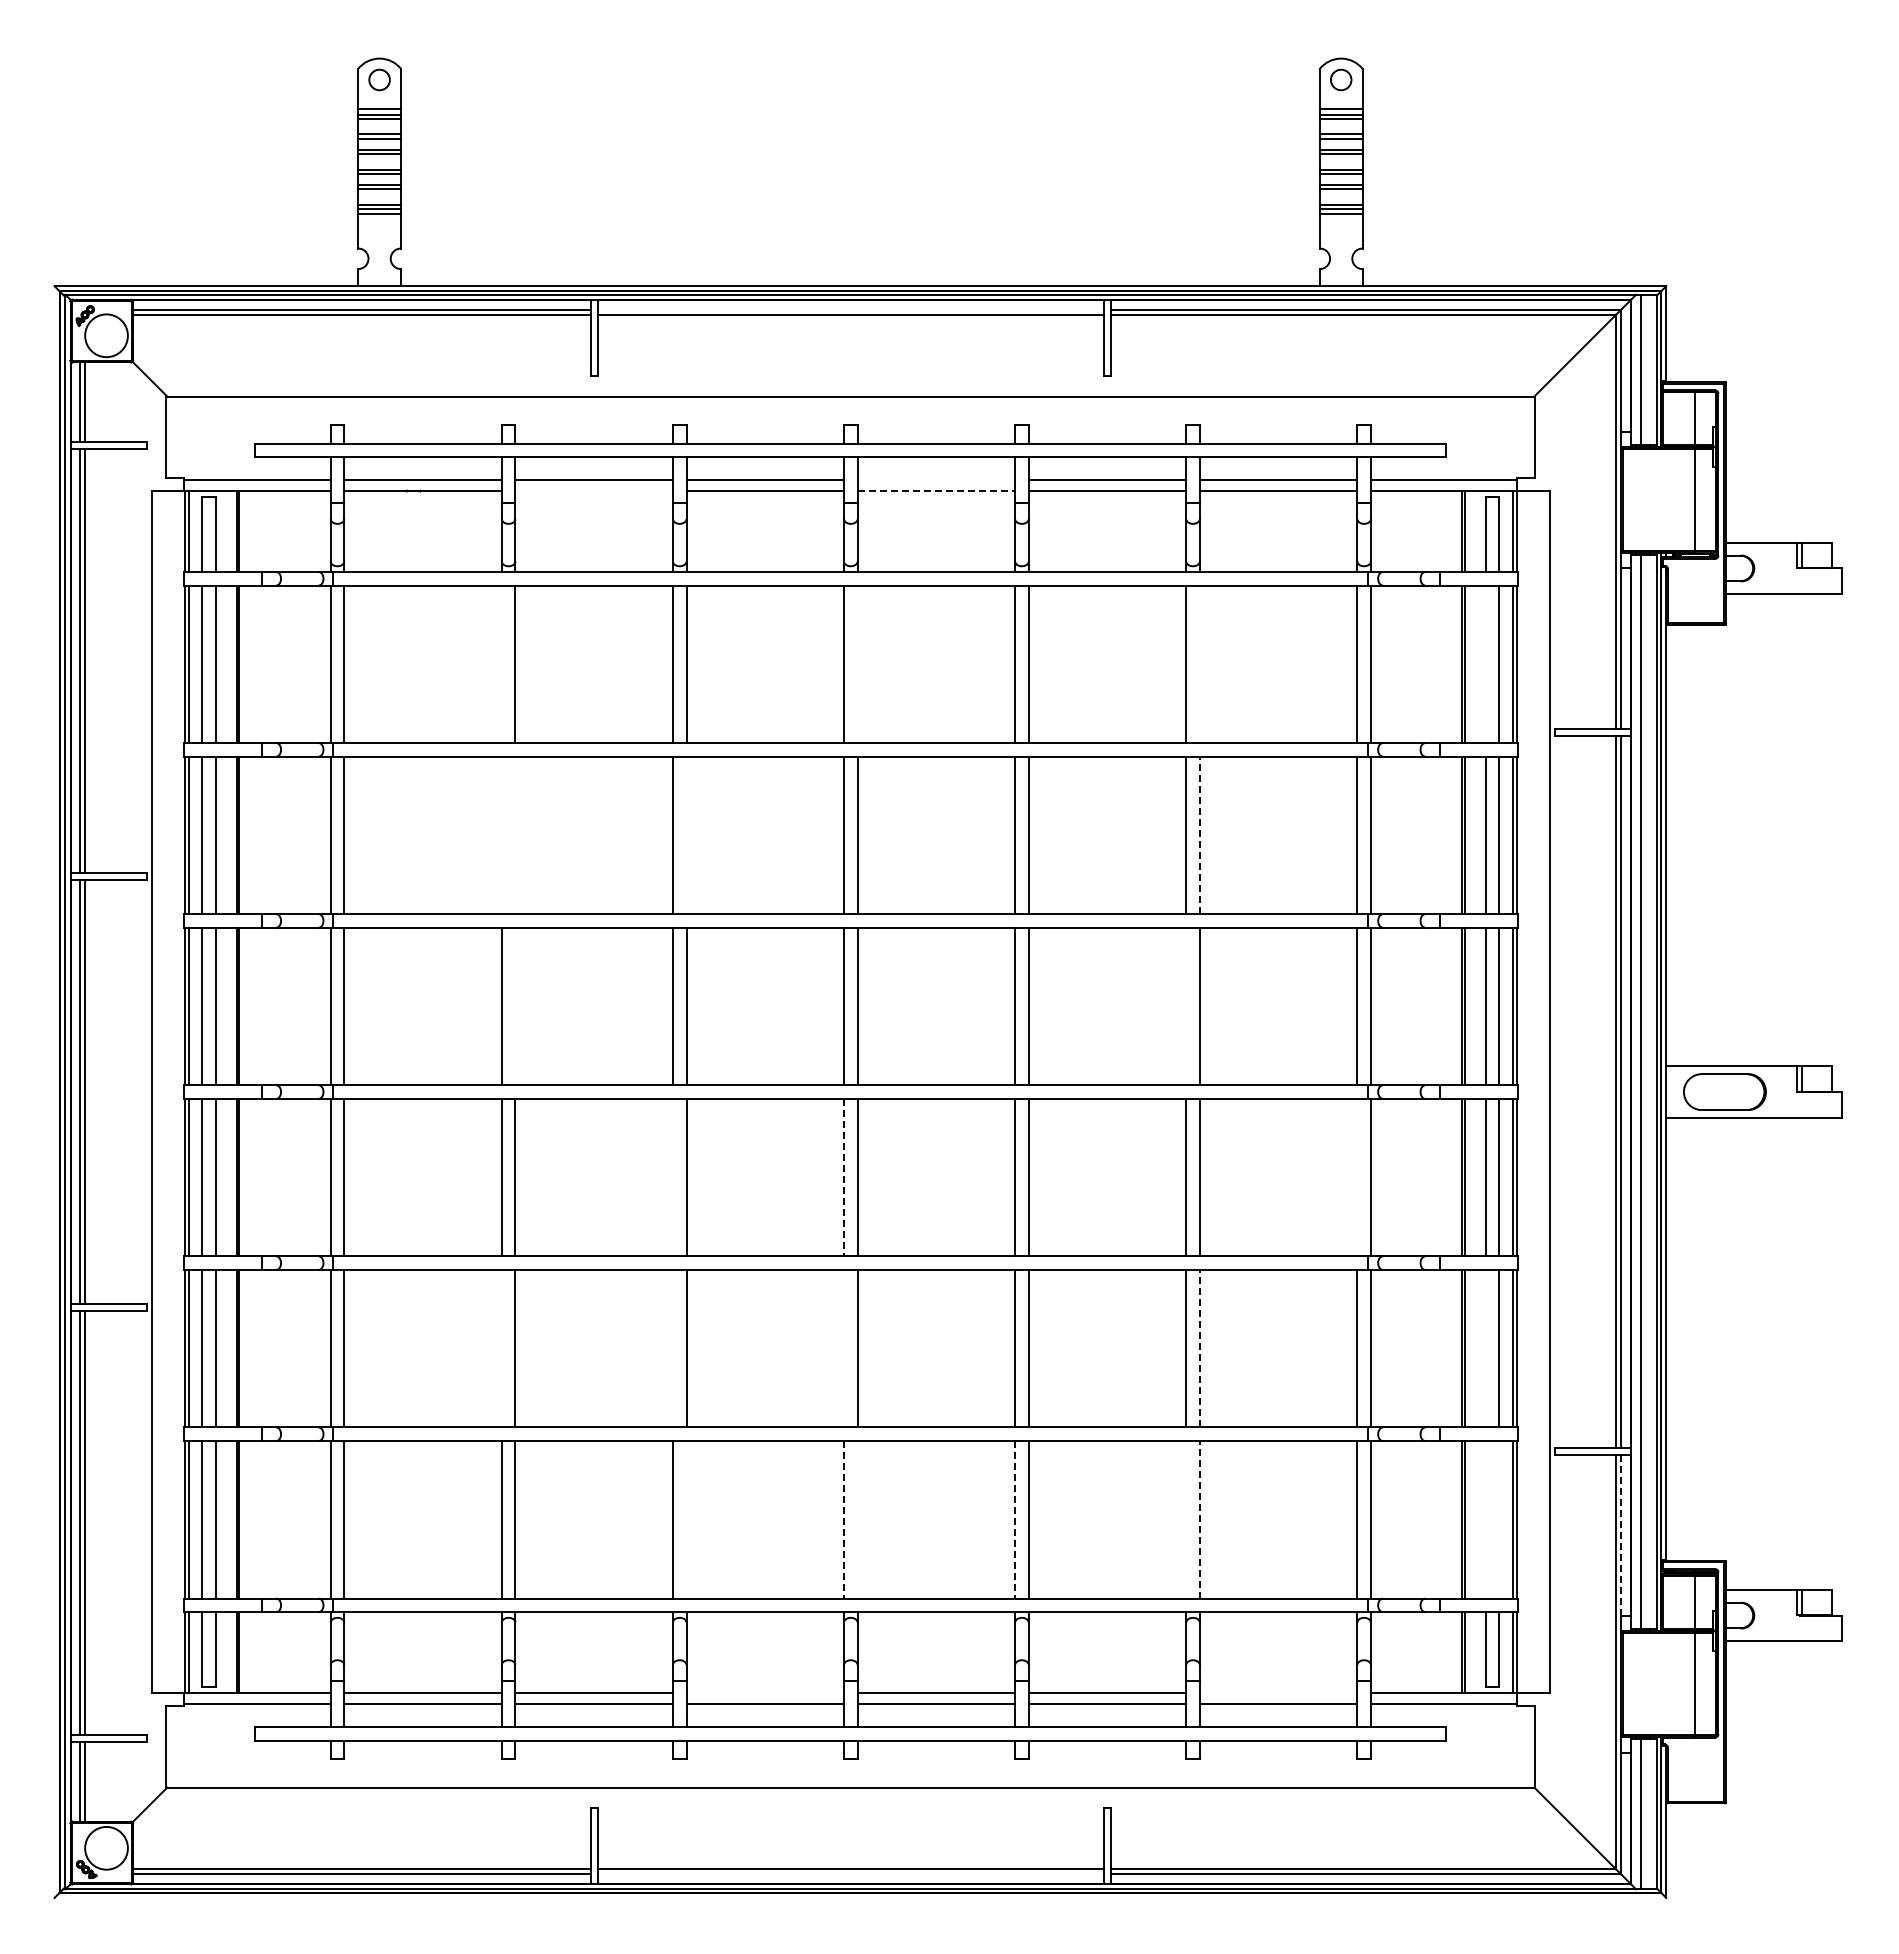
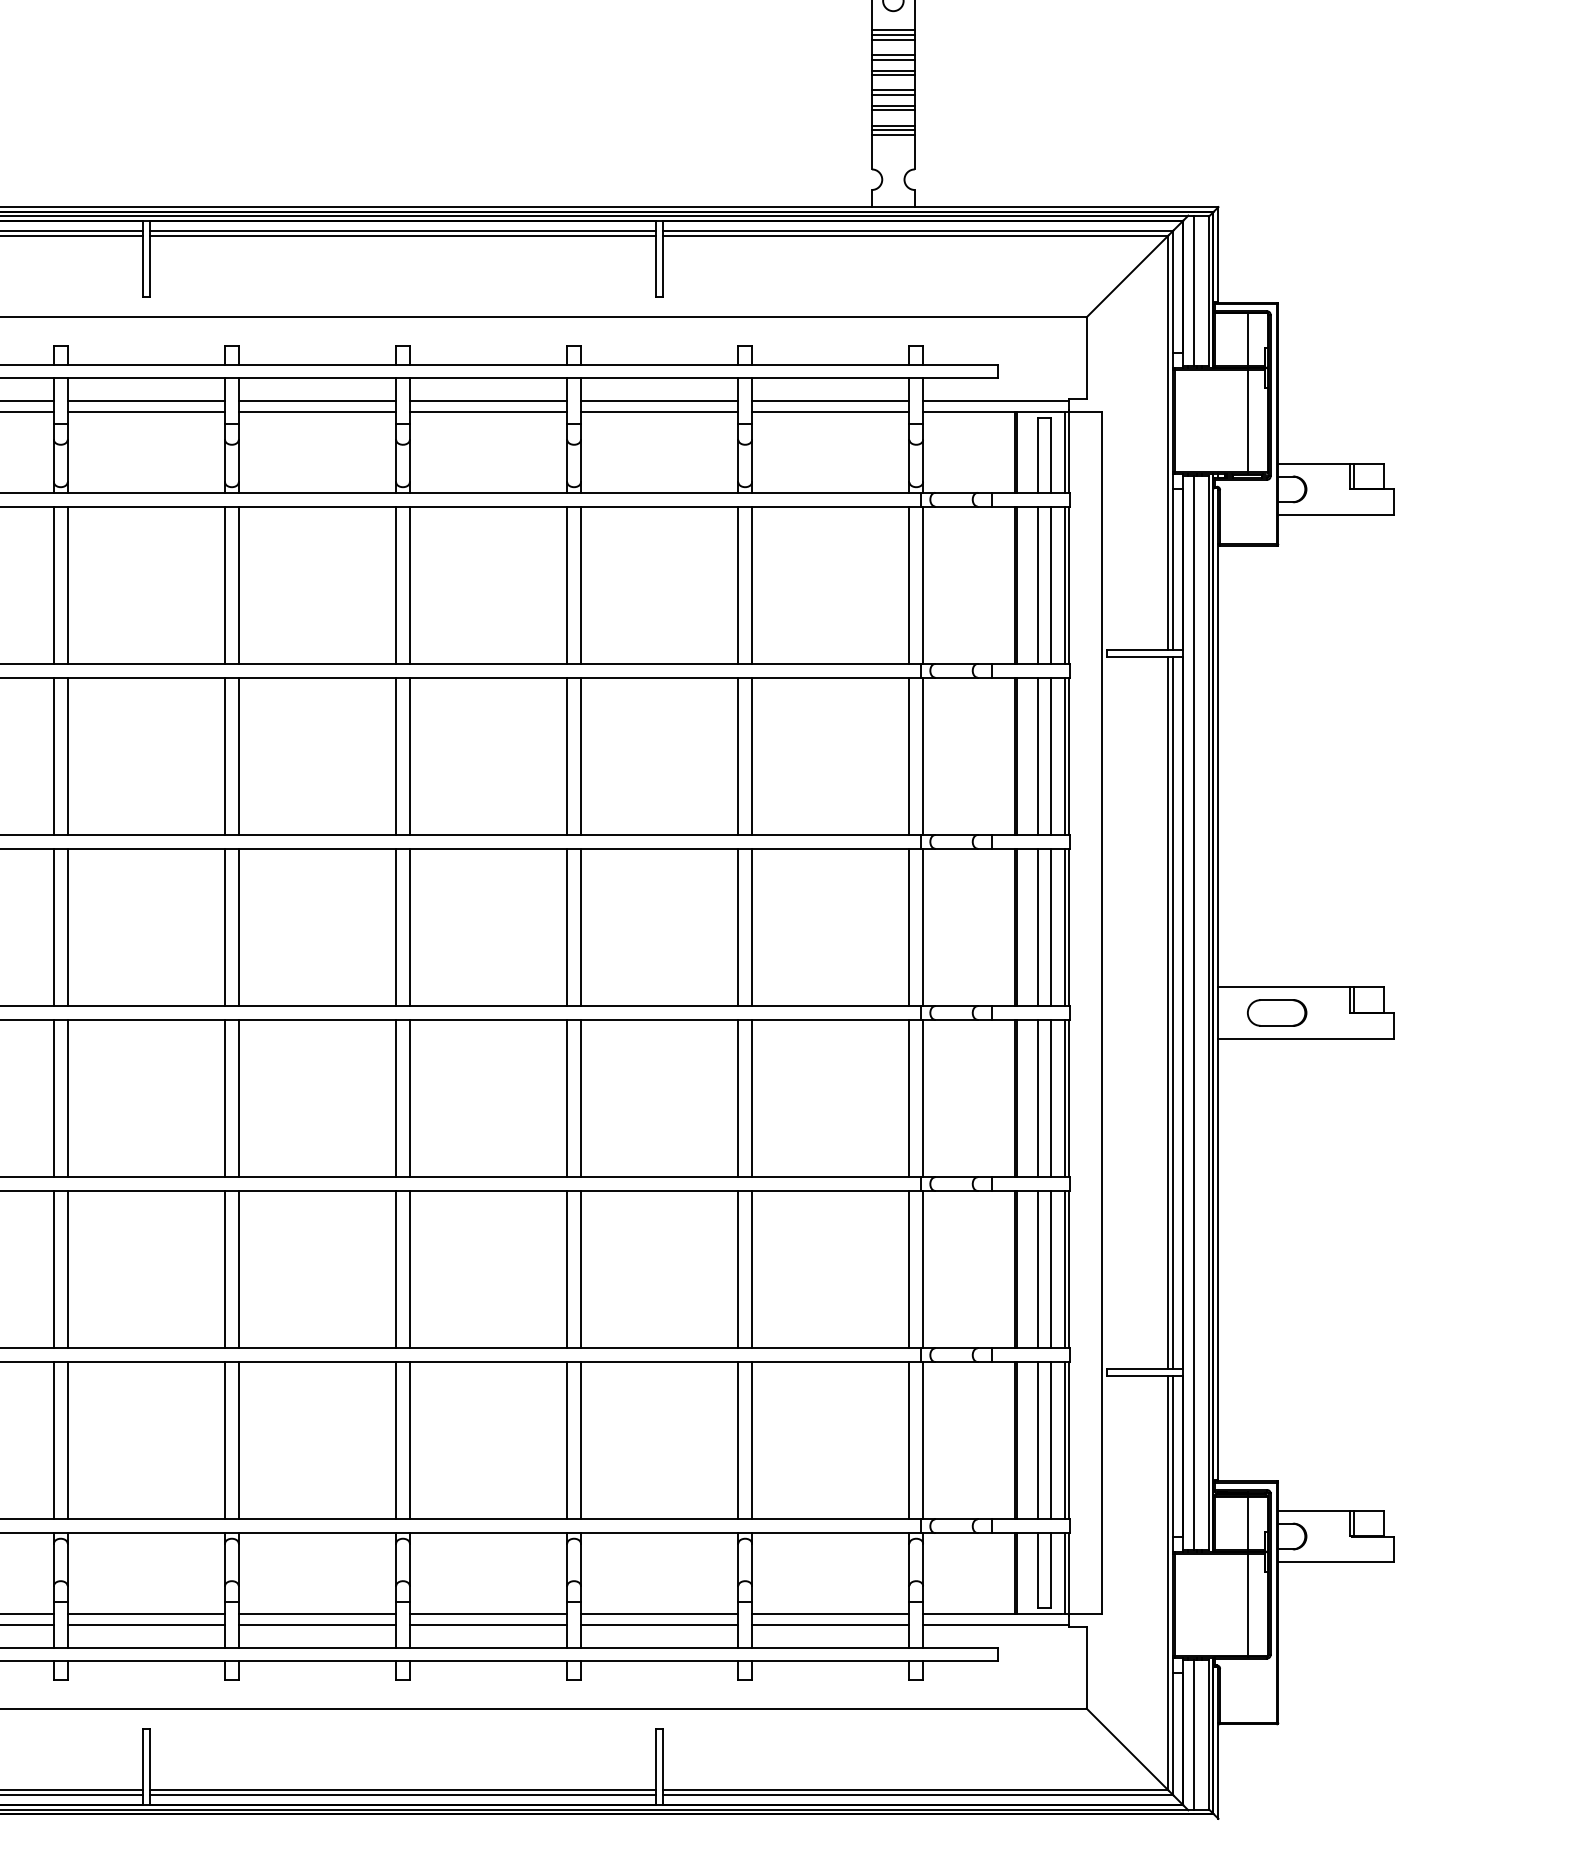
line: (850, 309) -> (402, 230), added
line: (936, 480) -> (488, 401), added
line: (593, 490) -> (145, 411), added
line: (936, 490) -> (488, 411), dashed -> solid
line: (501, 664) -> (53, 585), added
line: (857, 664) -> (409, 585), added
line: (1199, 664) -> (751, 585), added
line: (1485, 664) -> (1037, 585), added
line: (501, 835) -> (53, 756), added
line: (515, 835) -> (67, 756), added
line: (686, 835) -> (238, 756), added
line: (1199, 835) -> (751, 756), dashed -> solid
line: (515, 1006) -> (67, 927), added
line: (1186, 1006) -> (738, 927), added
part: (1724, 1091) -> (1276, 1012), size x0.71
line: (672, 1177) -> (224, 1098), added
line: (843, 1177) -> (395, 1098), dashed -> solid
line: (1357, 1177) -> (909, 1098), added
line: (501, 1348) -> (53, 1269), added
line: (672, 1348) -> (224, 1269), added
line: (843, 1348) -> (395, 1269), added
line: (1199, 1348) -> (751, 1269), dashed -> solid
line: (1485, 1348) -> (1037, 1269), added
line: (686, 1519) -> (238, 1440), added
line: (843, 1519) -> (395, 1440), dashed -> solid
line: (857, 1519) -> (409, 1440), added
line: (1015, 1519) -> (567, 1440), dashed -> solid
line: (1186, 1519) -> (738, 1440), added
line: (1199, 1519) -> (751, 1440), dashed -> solid
line: (1485, 1519) -> (1037, 1440), added
line: (1499, 1519) -> (1051, 1440), added
line: (1621, 1535) -> (1173, 1456), dashed -> solid
line: (764, 1693) -> (316, 1614), added
line: (1278, 1693) -> (830, 1614), added
line: (850, 1874) -> (402, 1795), added

